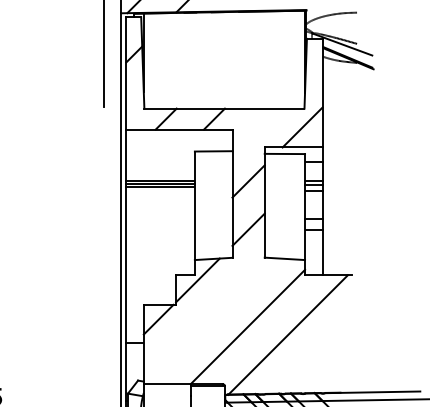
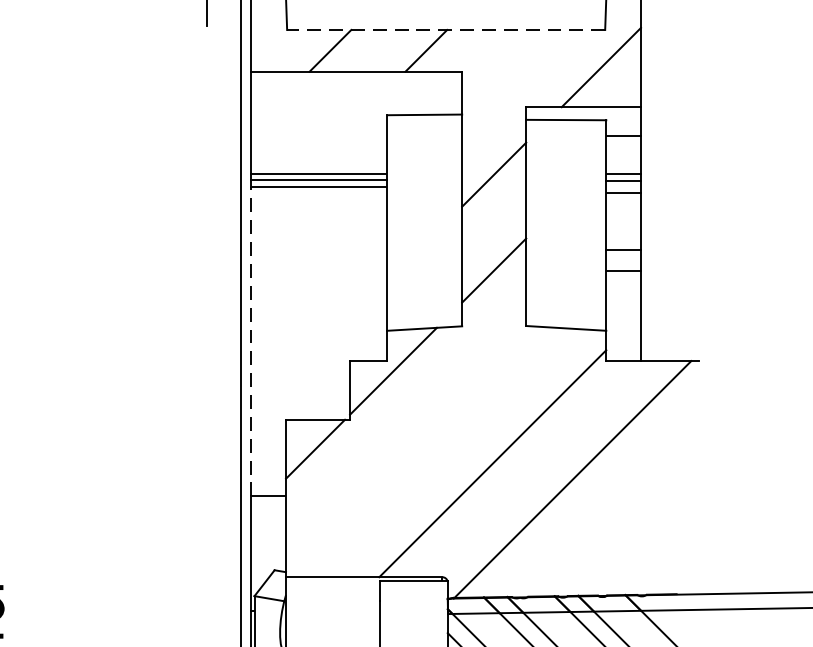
line: (223, 108) -> (444, 29), solid -> dashed
line: (126, 265) -> (251, 341), solid -> dashed

